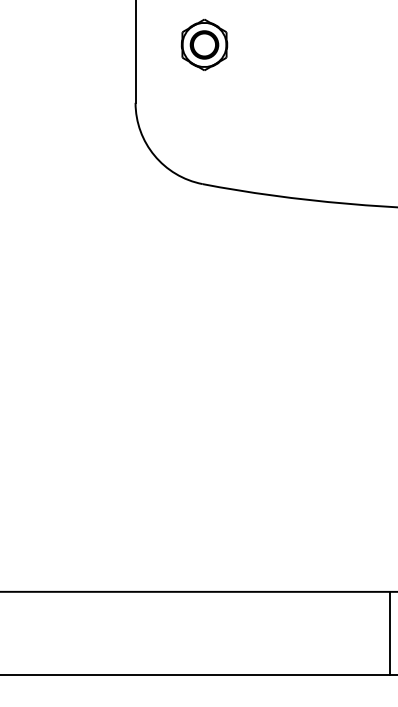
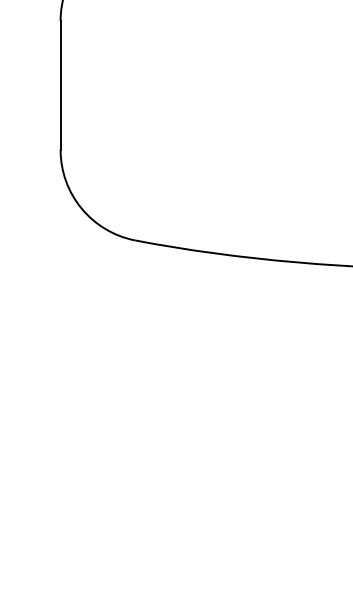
part: (204, 44) -> (137, 84), removed

